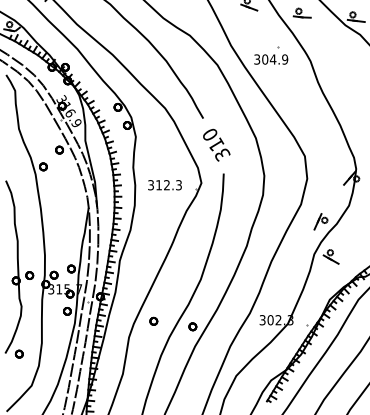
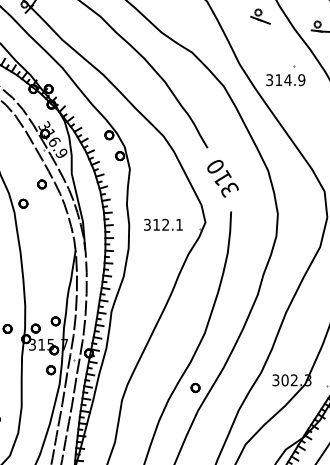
text: (265, 59) -> (279, 80), 304.9 -> 314.9
text: (178, 185) -> (179, 225), 312.3 -> 312.1
part: (153, 320) -> (150, 380), removed

